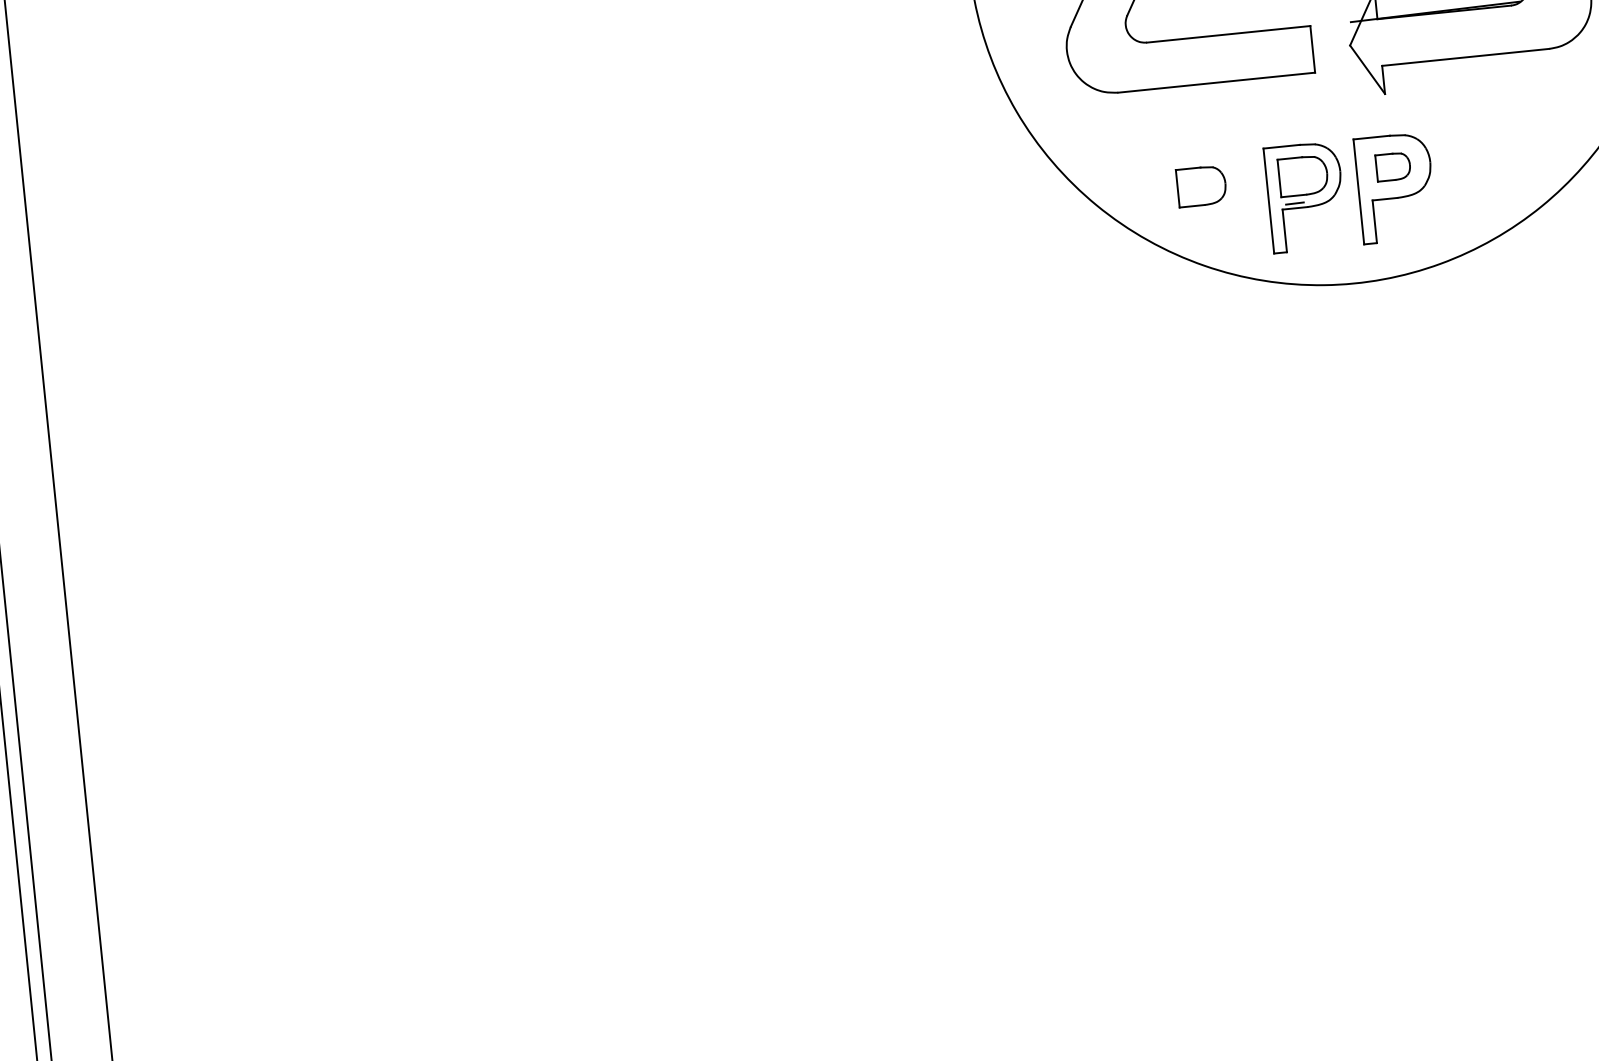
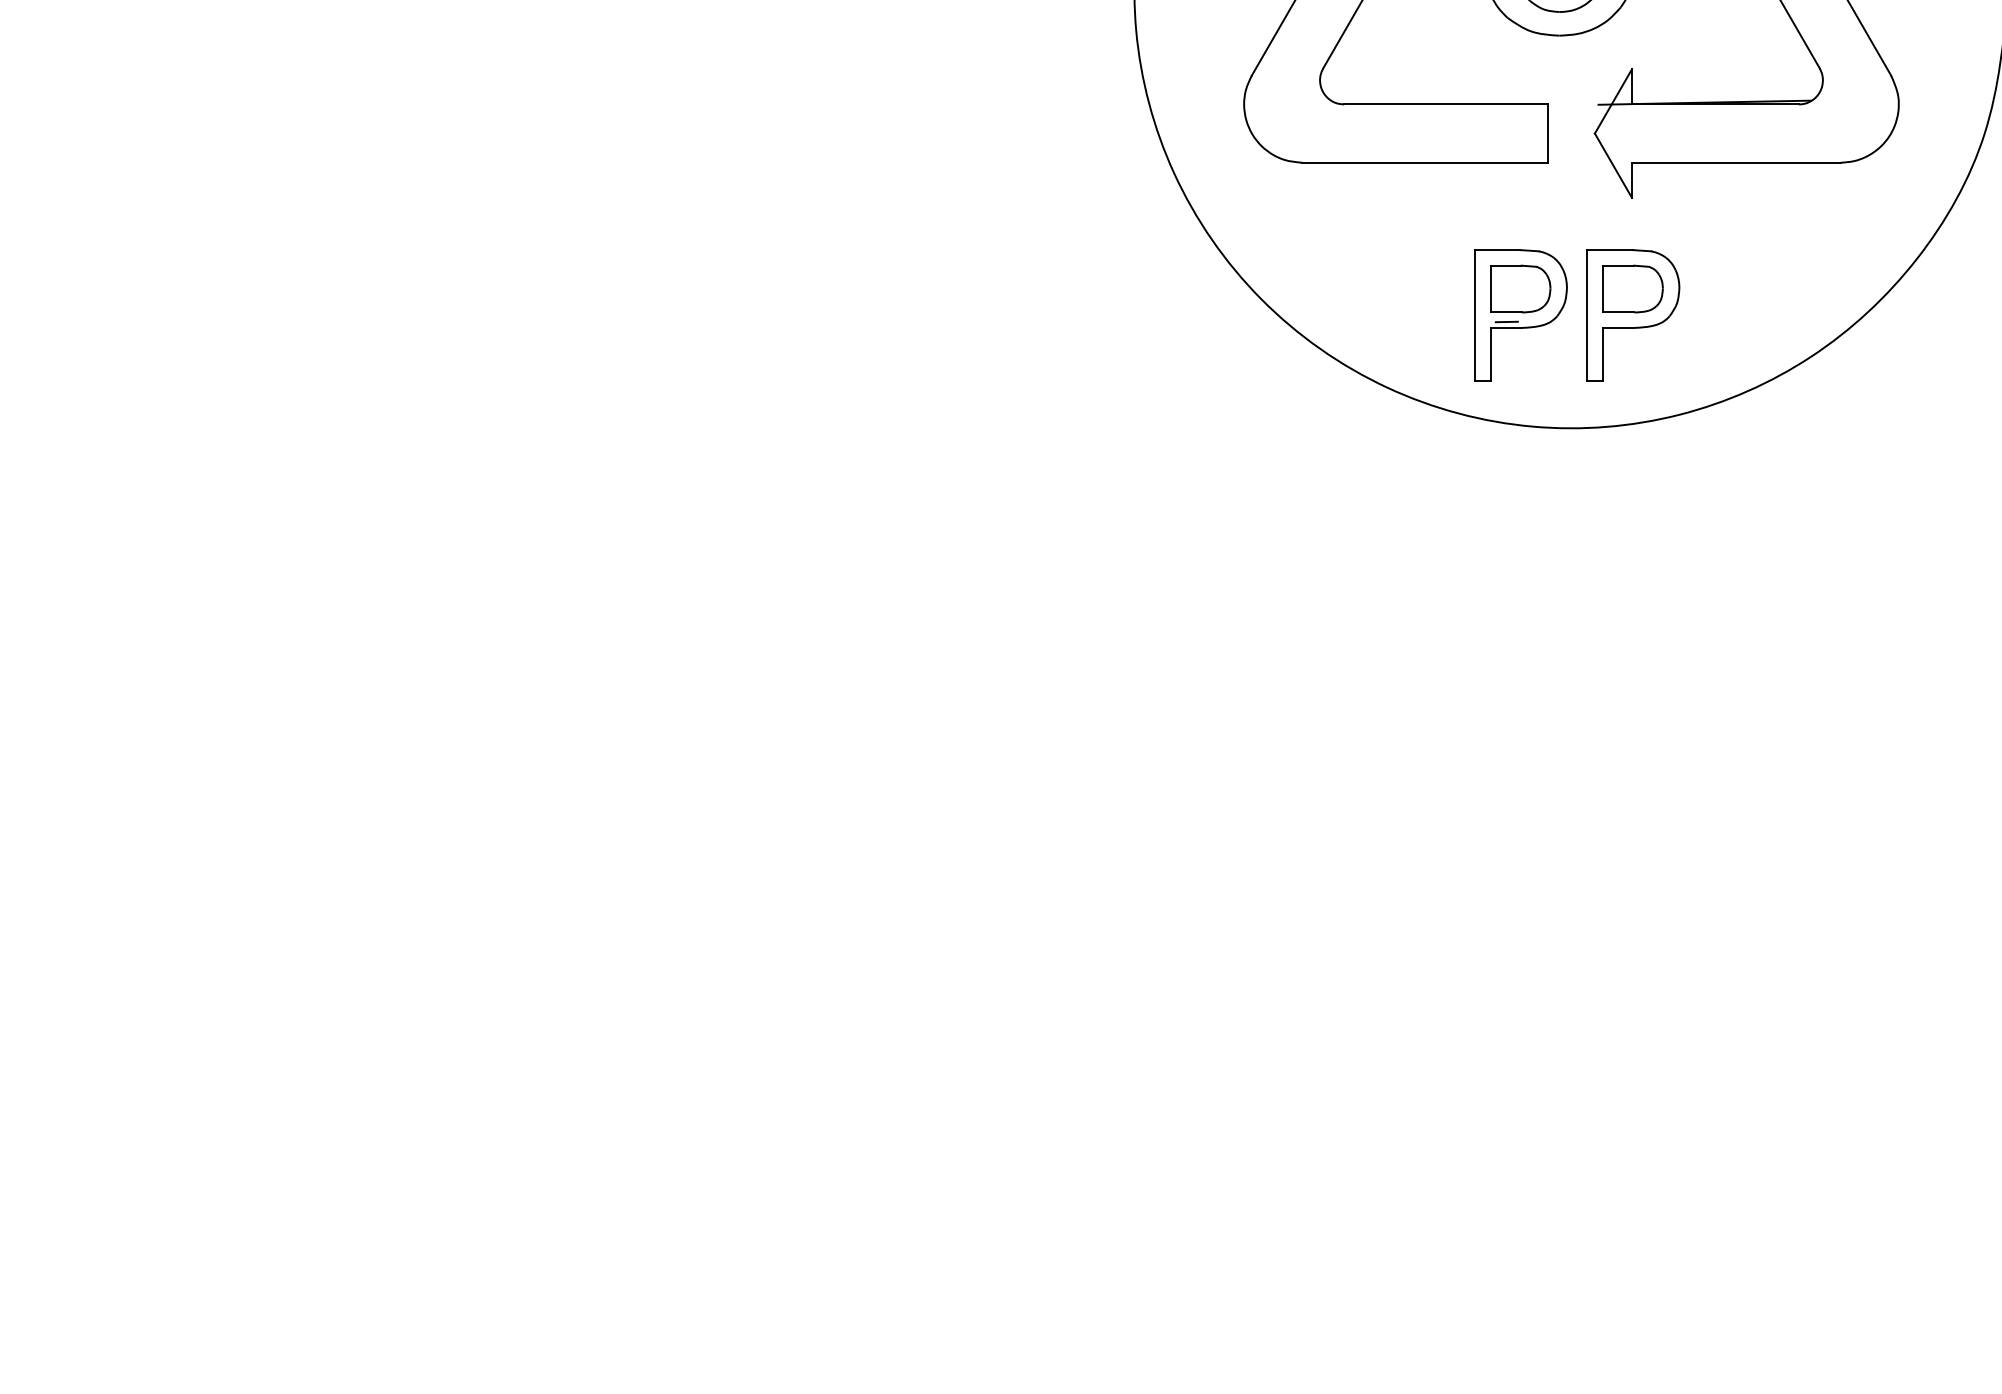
part: (1392, 166) -> (1632, 288), size x1.43
part: (1201, 185) -> (1393, 288), removed

